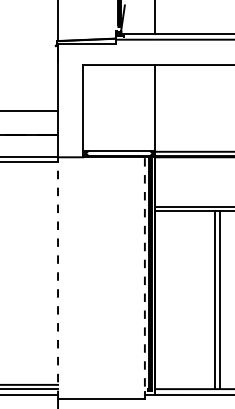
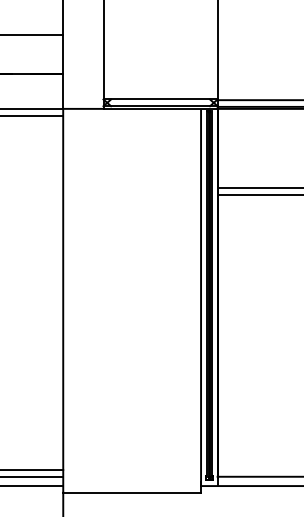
line: (144, 276) -> (200, 298), dashed -> solid
line: (58, 278) -> (63, 301), dashed -> solid

